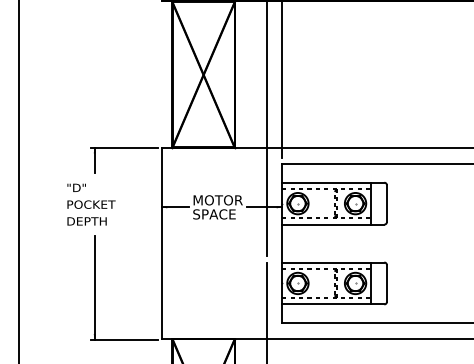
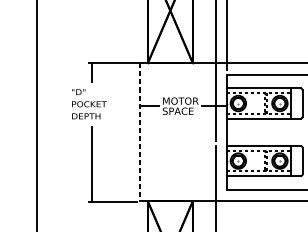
line: (161, 243) -> (139, 132), solid -> dashed

